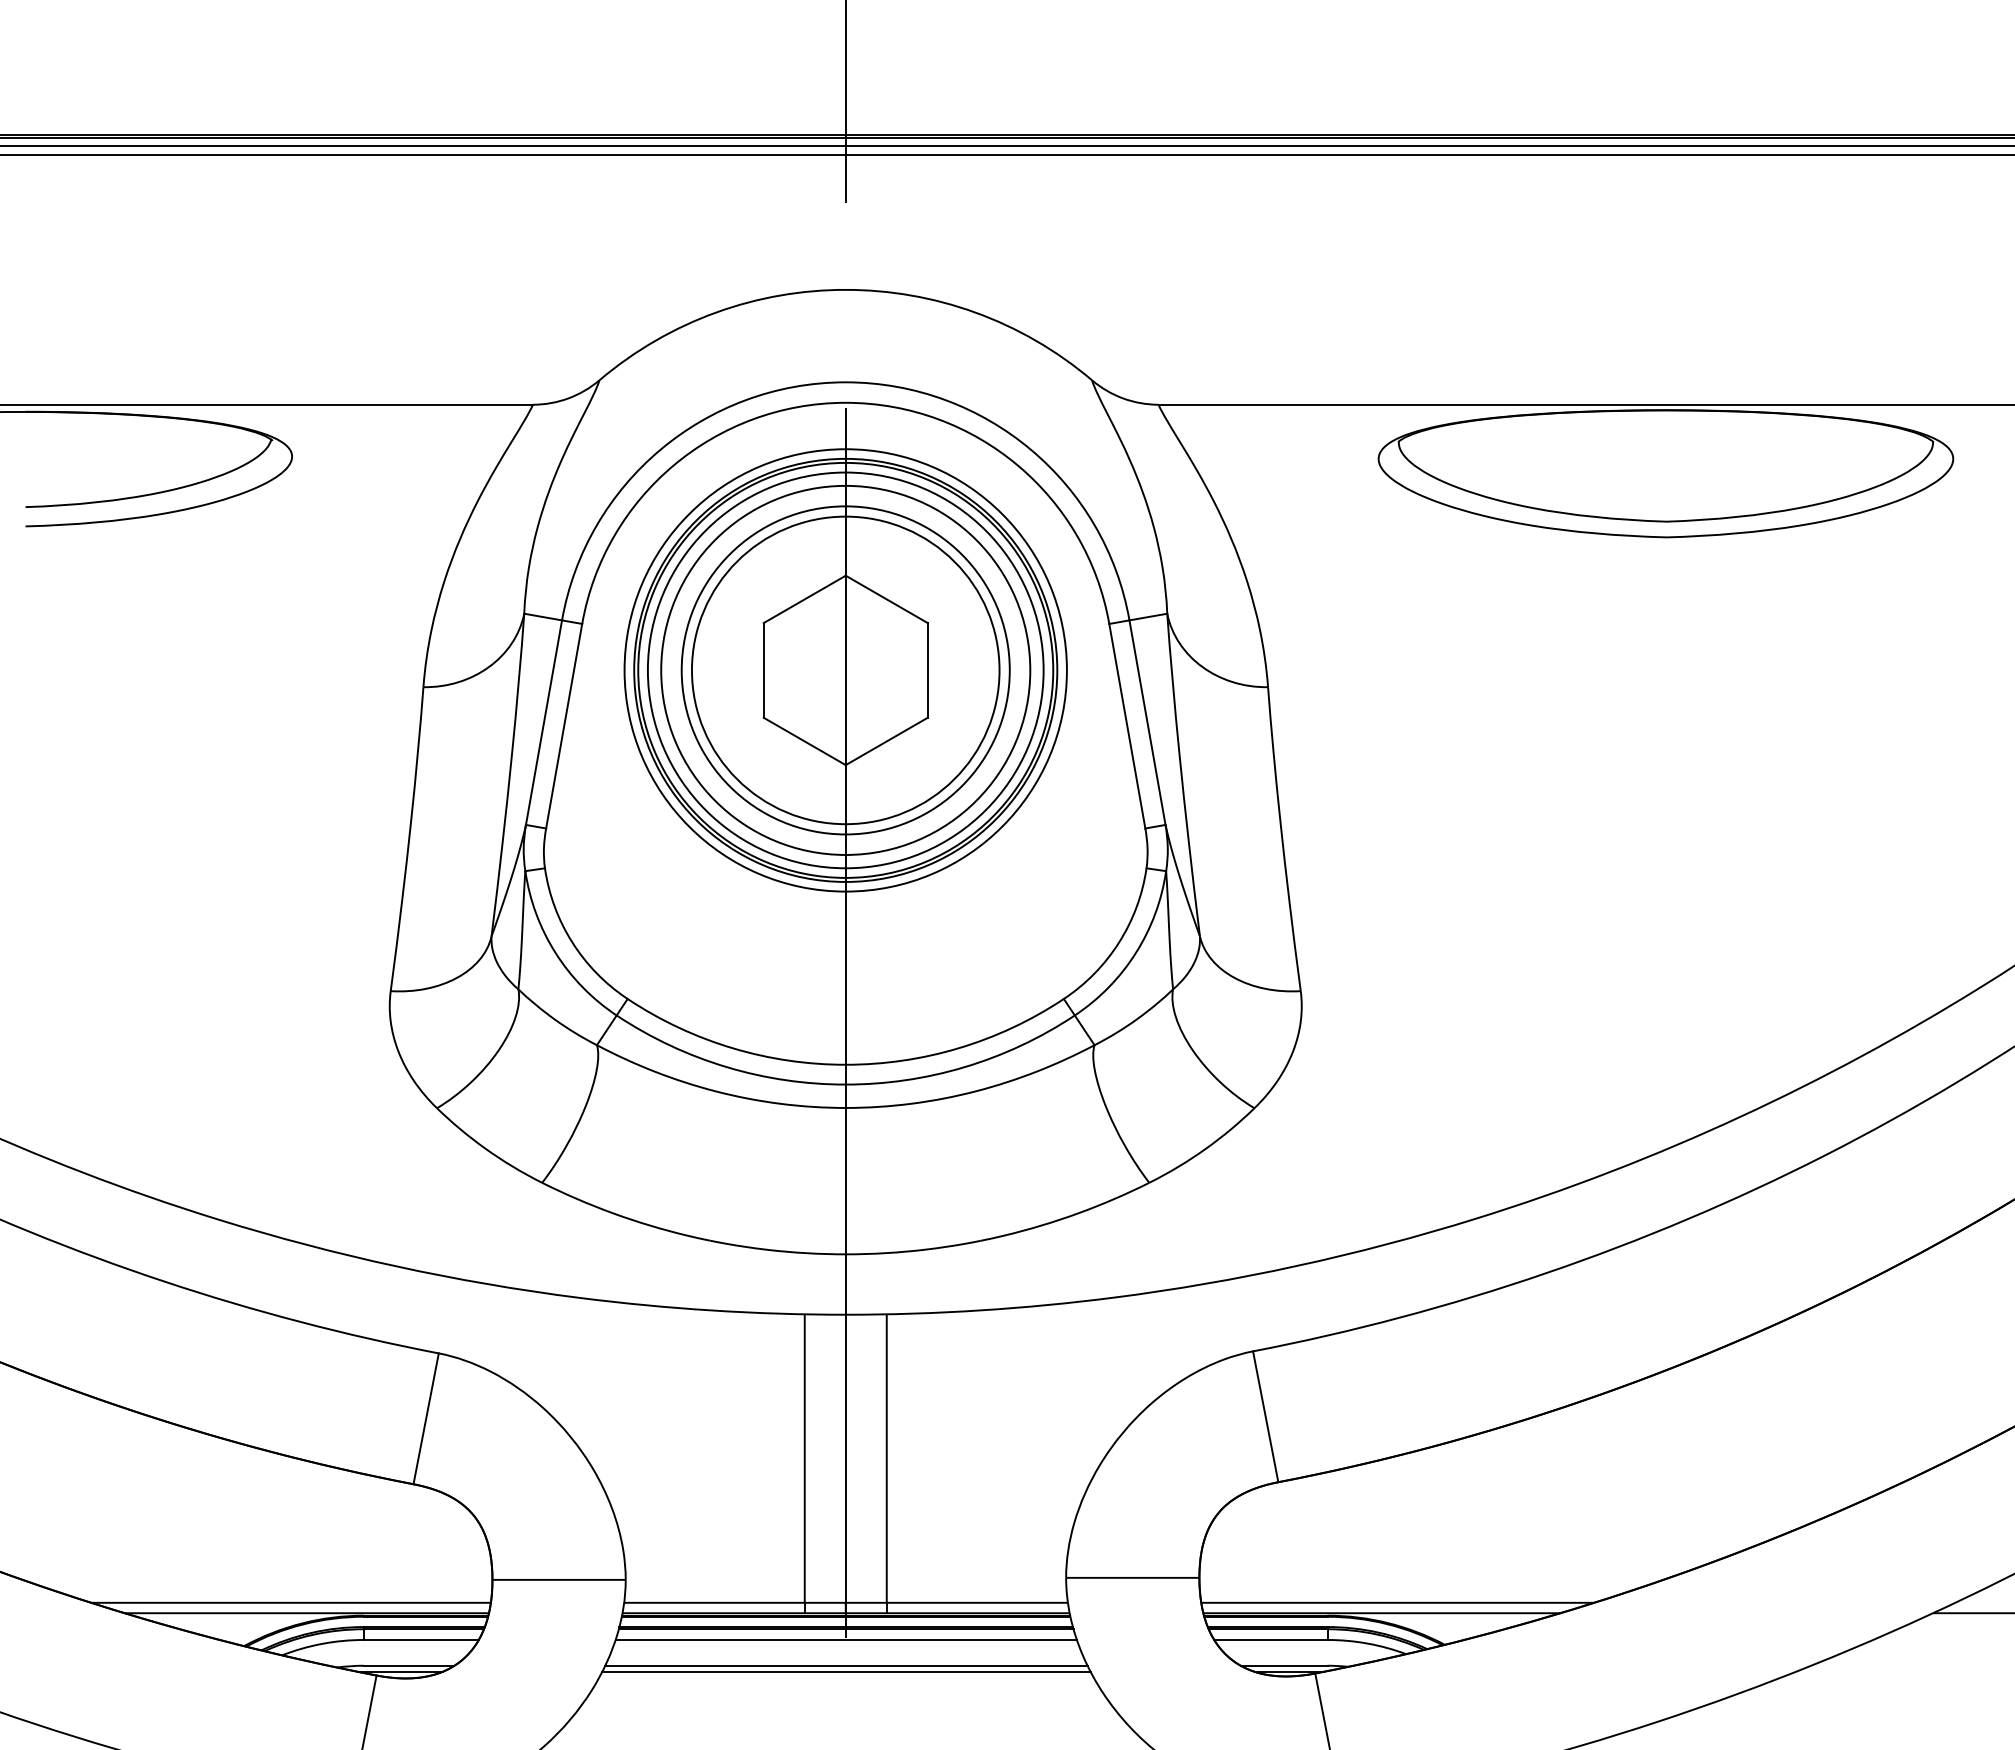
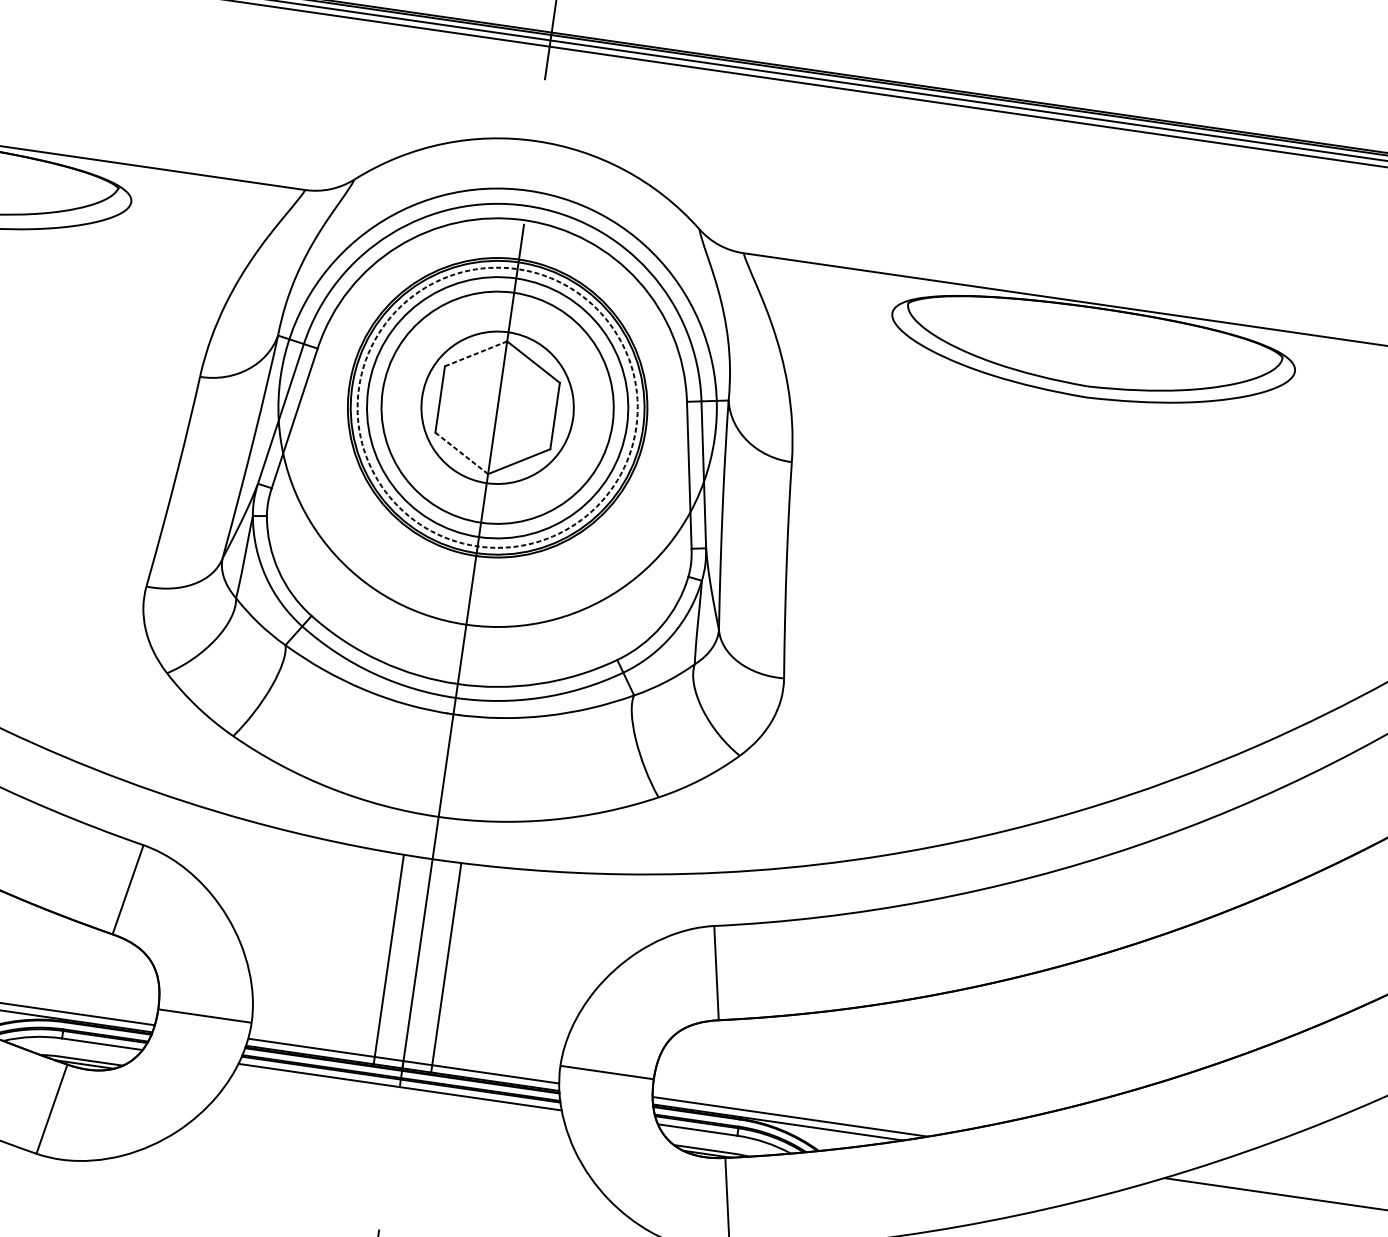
line: (805, 599) -> (476, 354), solid -> dashed
circle: (845, 670) -> (497, 407), size x0.7
circle: (845, 670) -> (497, 407), size x1.4
circle: (845, 670) -> (497, 407), solid -> dashed
line: (804, 741) -> (461, 453), solid -> dashed
line: (846, 1665) -> (397, 1105), removed
line: (846, 1671) -> (397, 1109), removed

